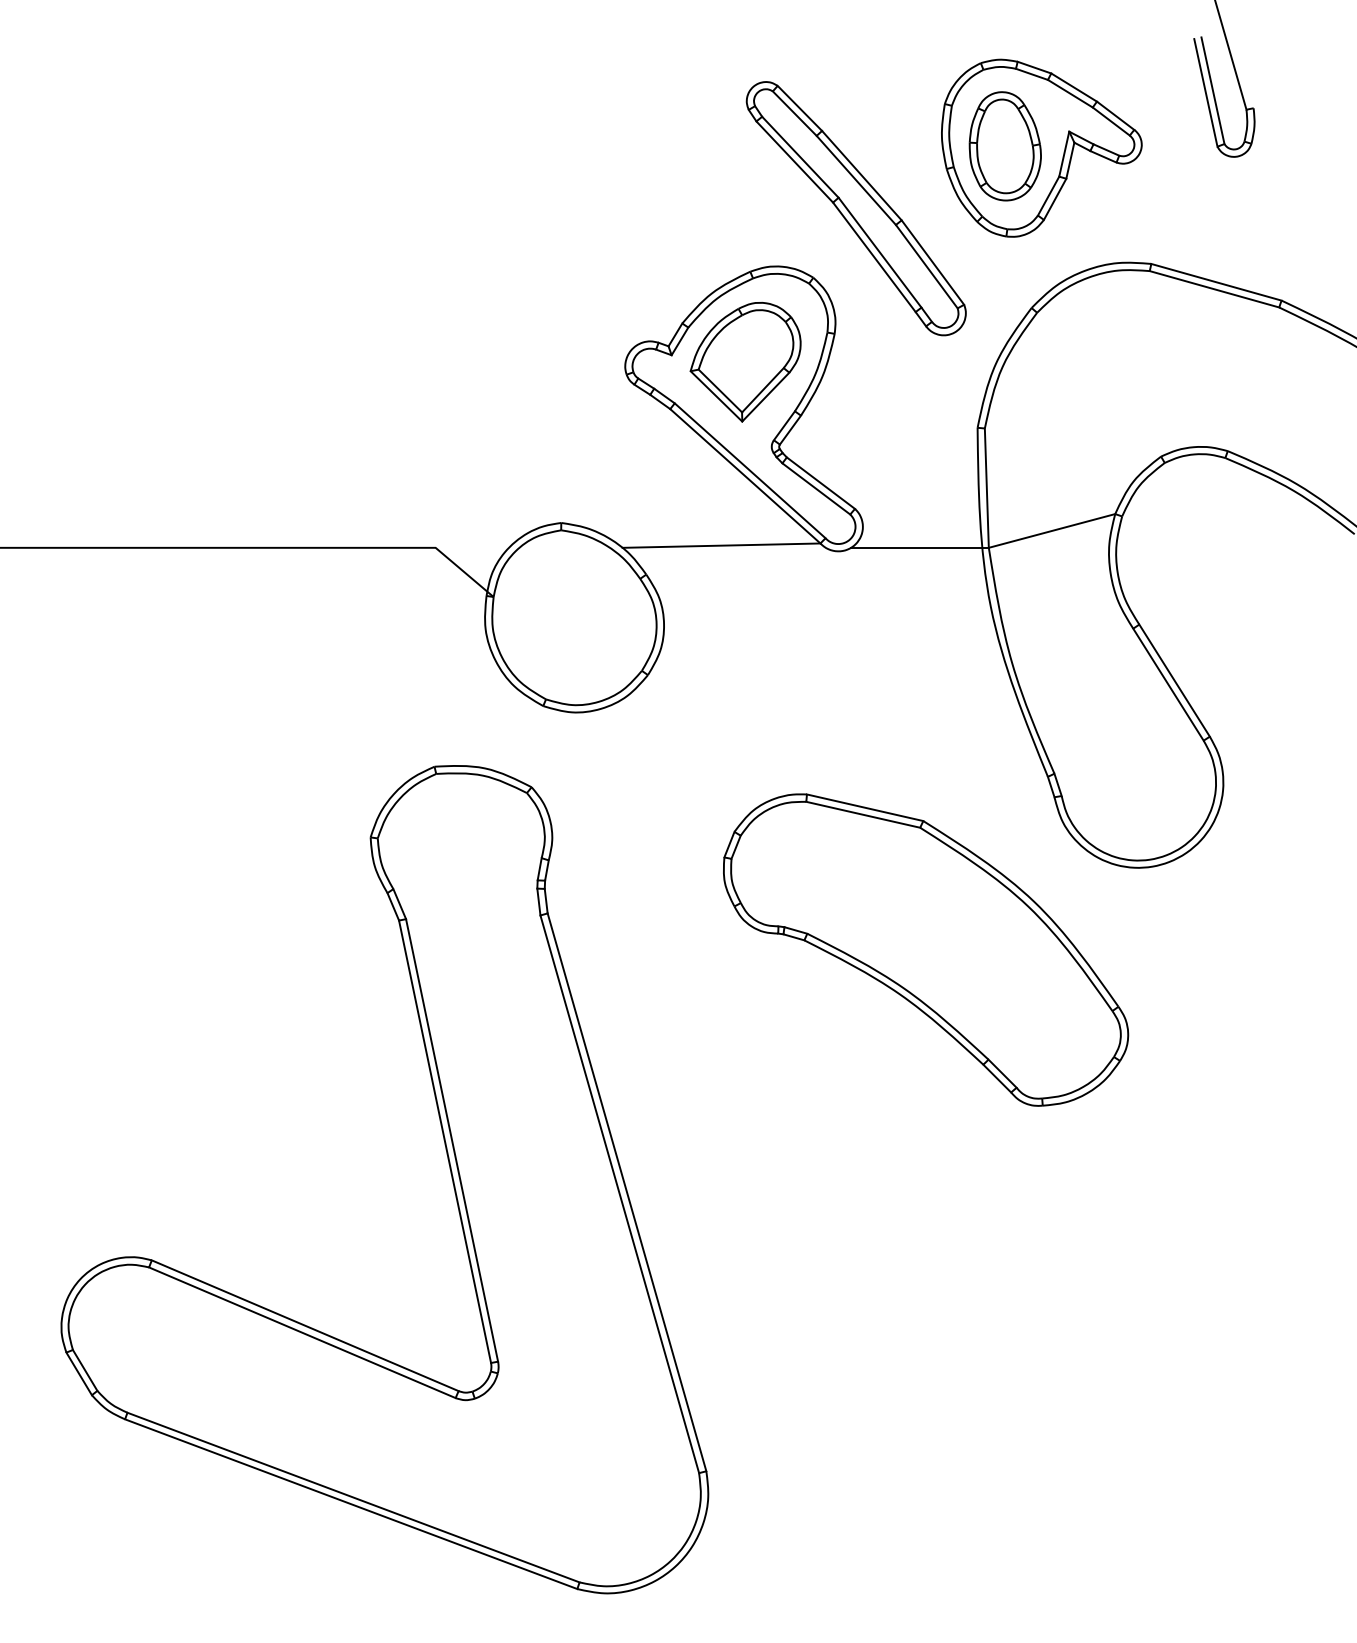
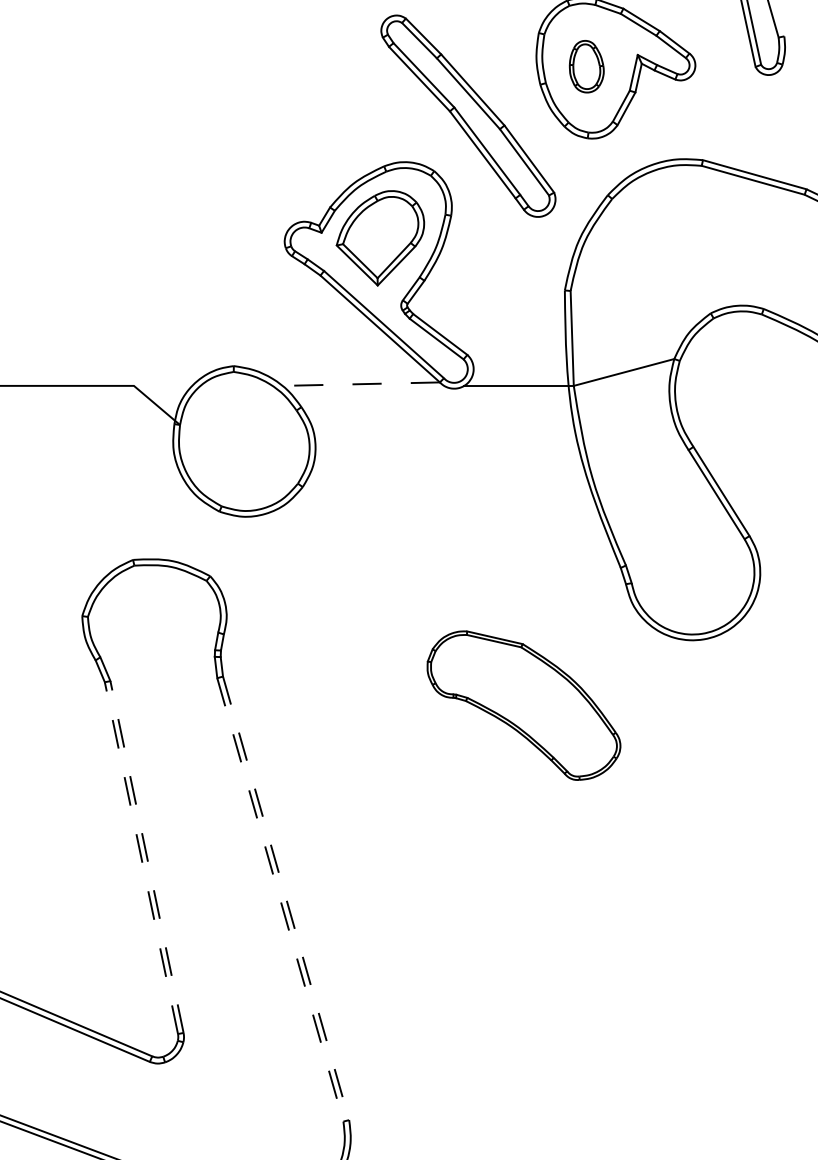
part: (1004, 146) -> (586, 66), size x0.6
line: (721, 545) -> (361, 384), solid -> dashed
part: (926, 949) -> (524, 705), size x0.6
line: (452, 1140) -> (147, 857), solid -> dashed
line: (445, 1141) -> (141, 857), solid -> dashed
line: (627, 1192) -> (286, 898), solid -> dashed
line: (619, 1194) -> (280, 900), solid -> dashed

